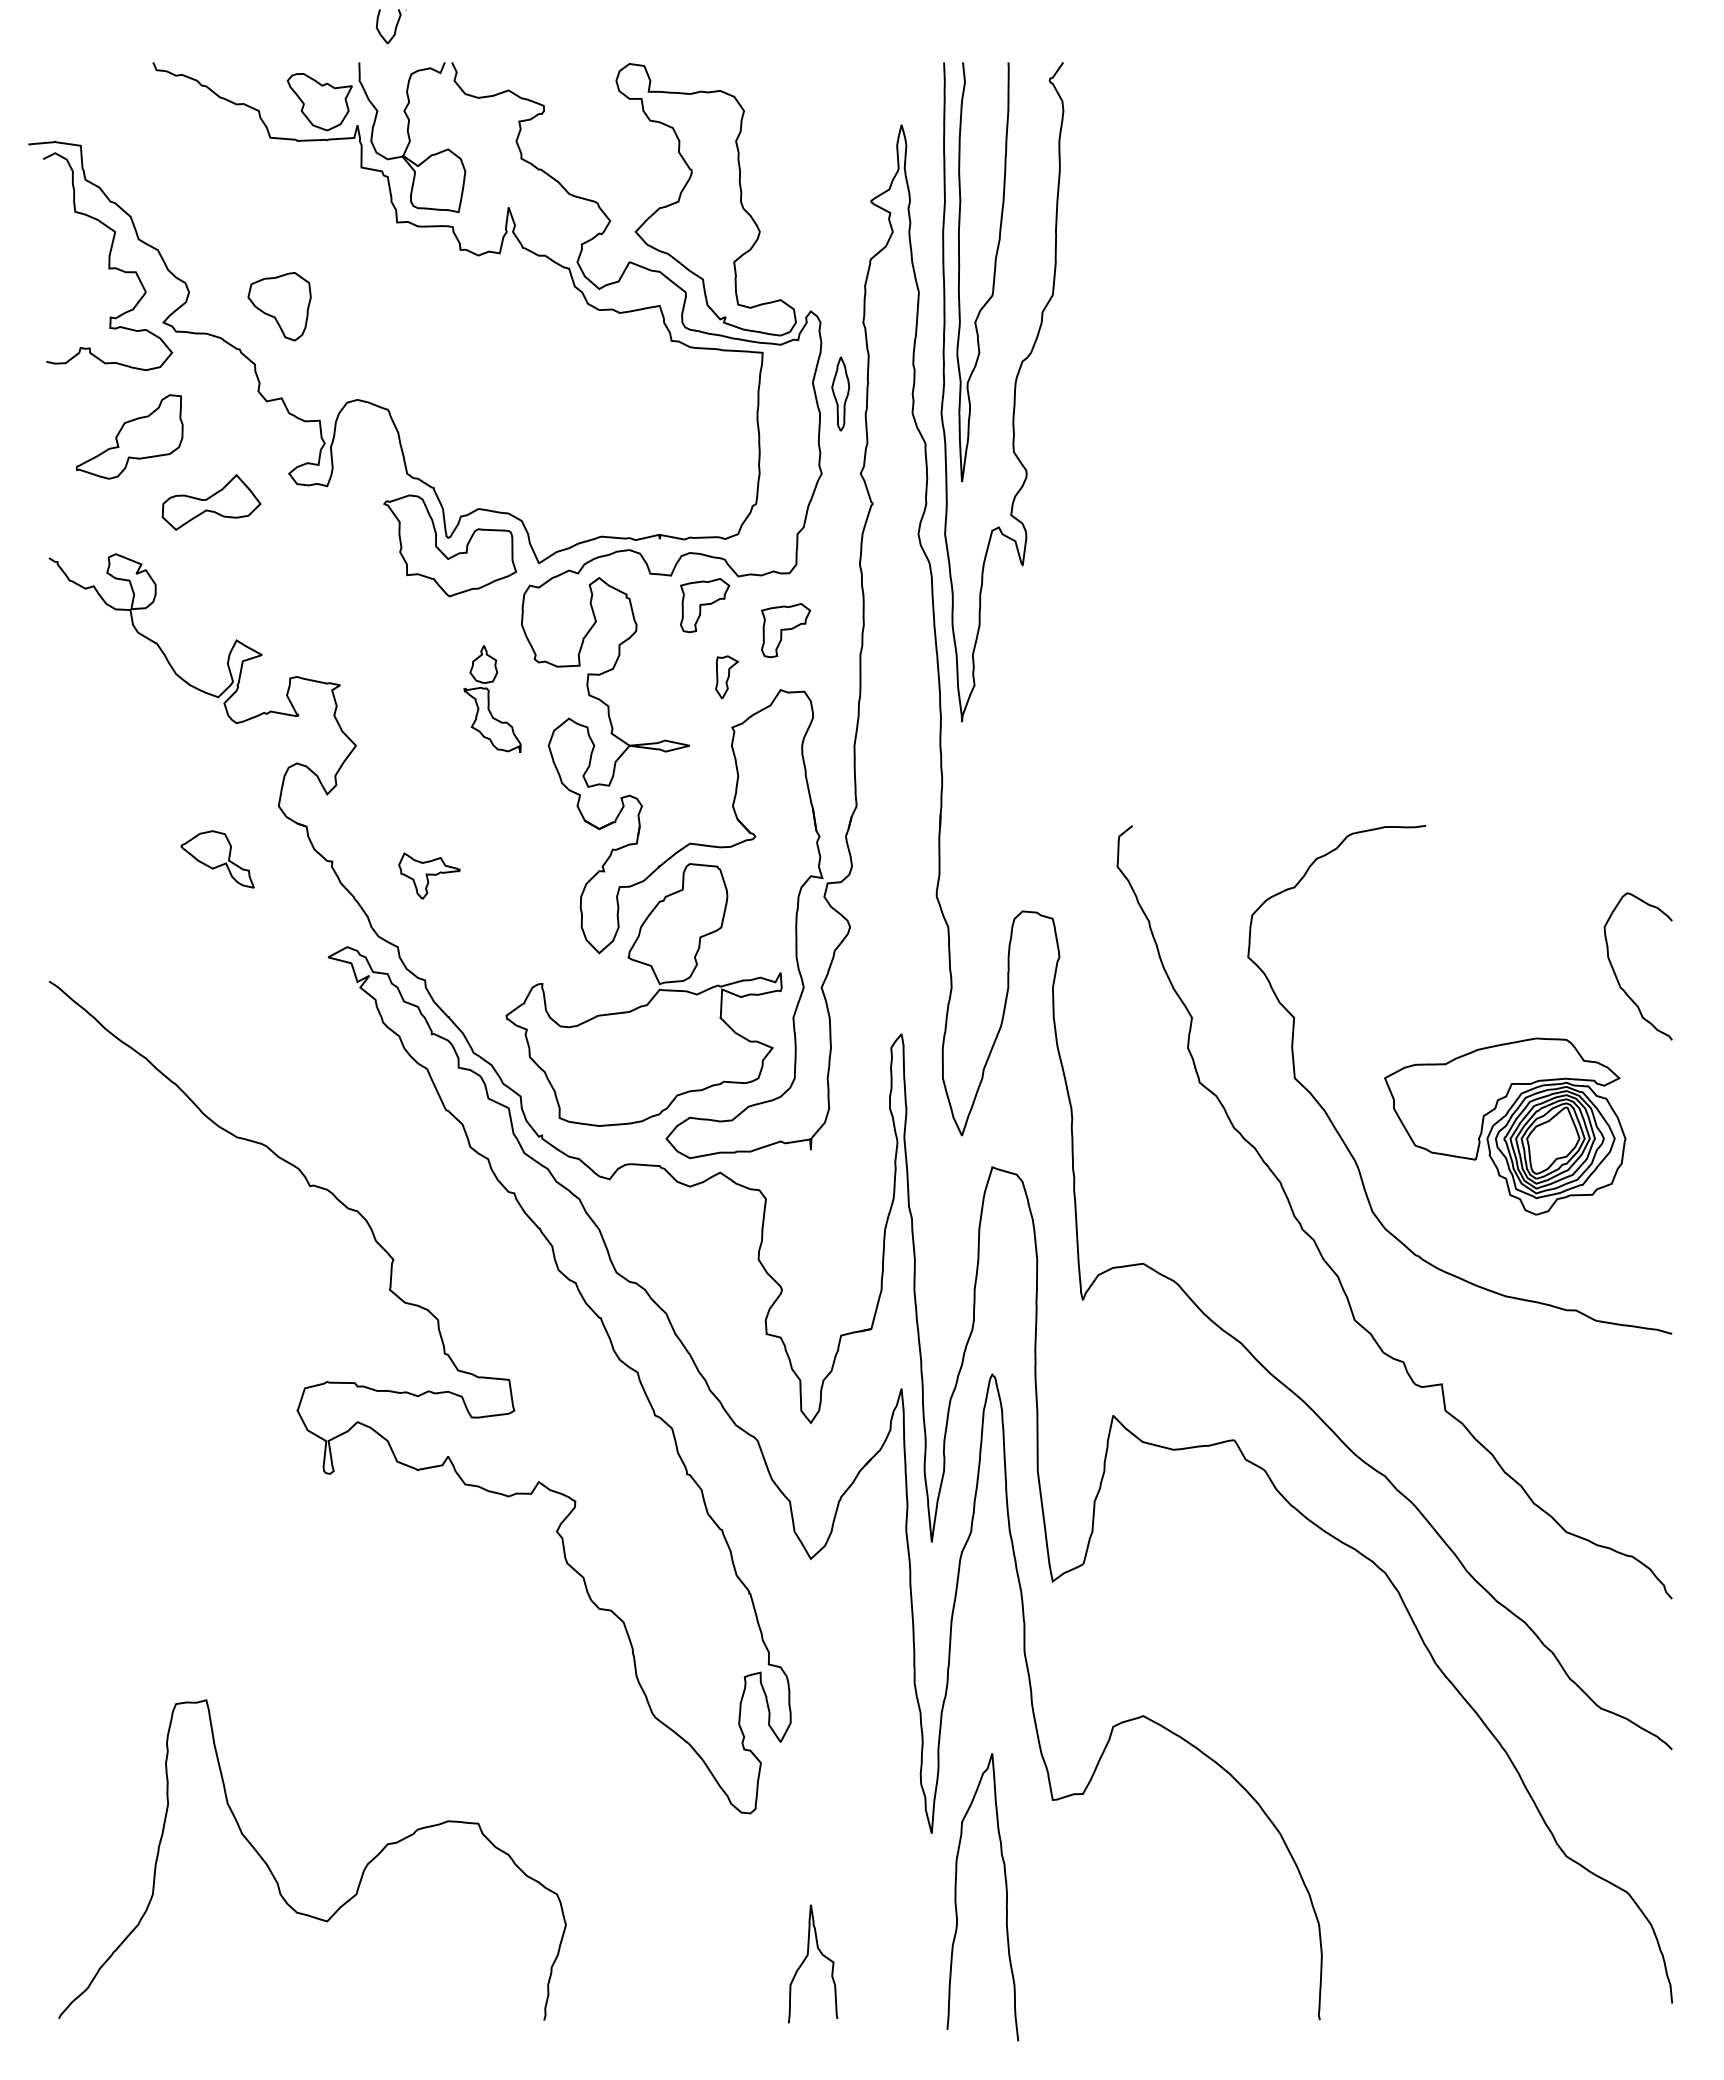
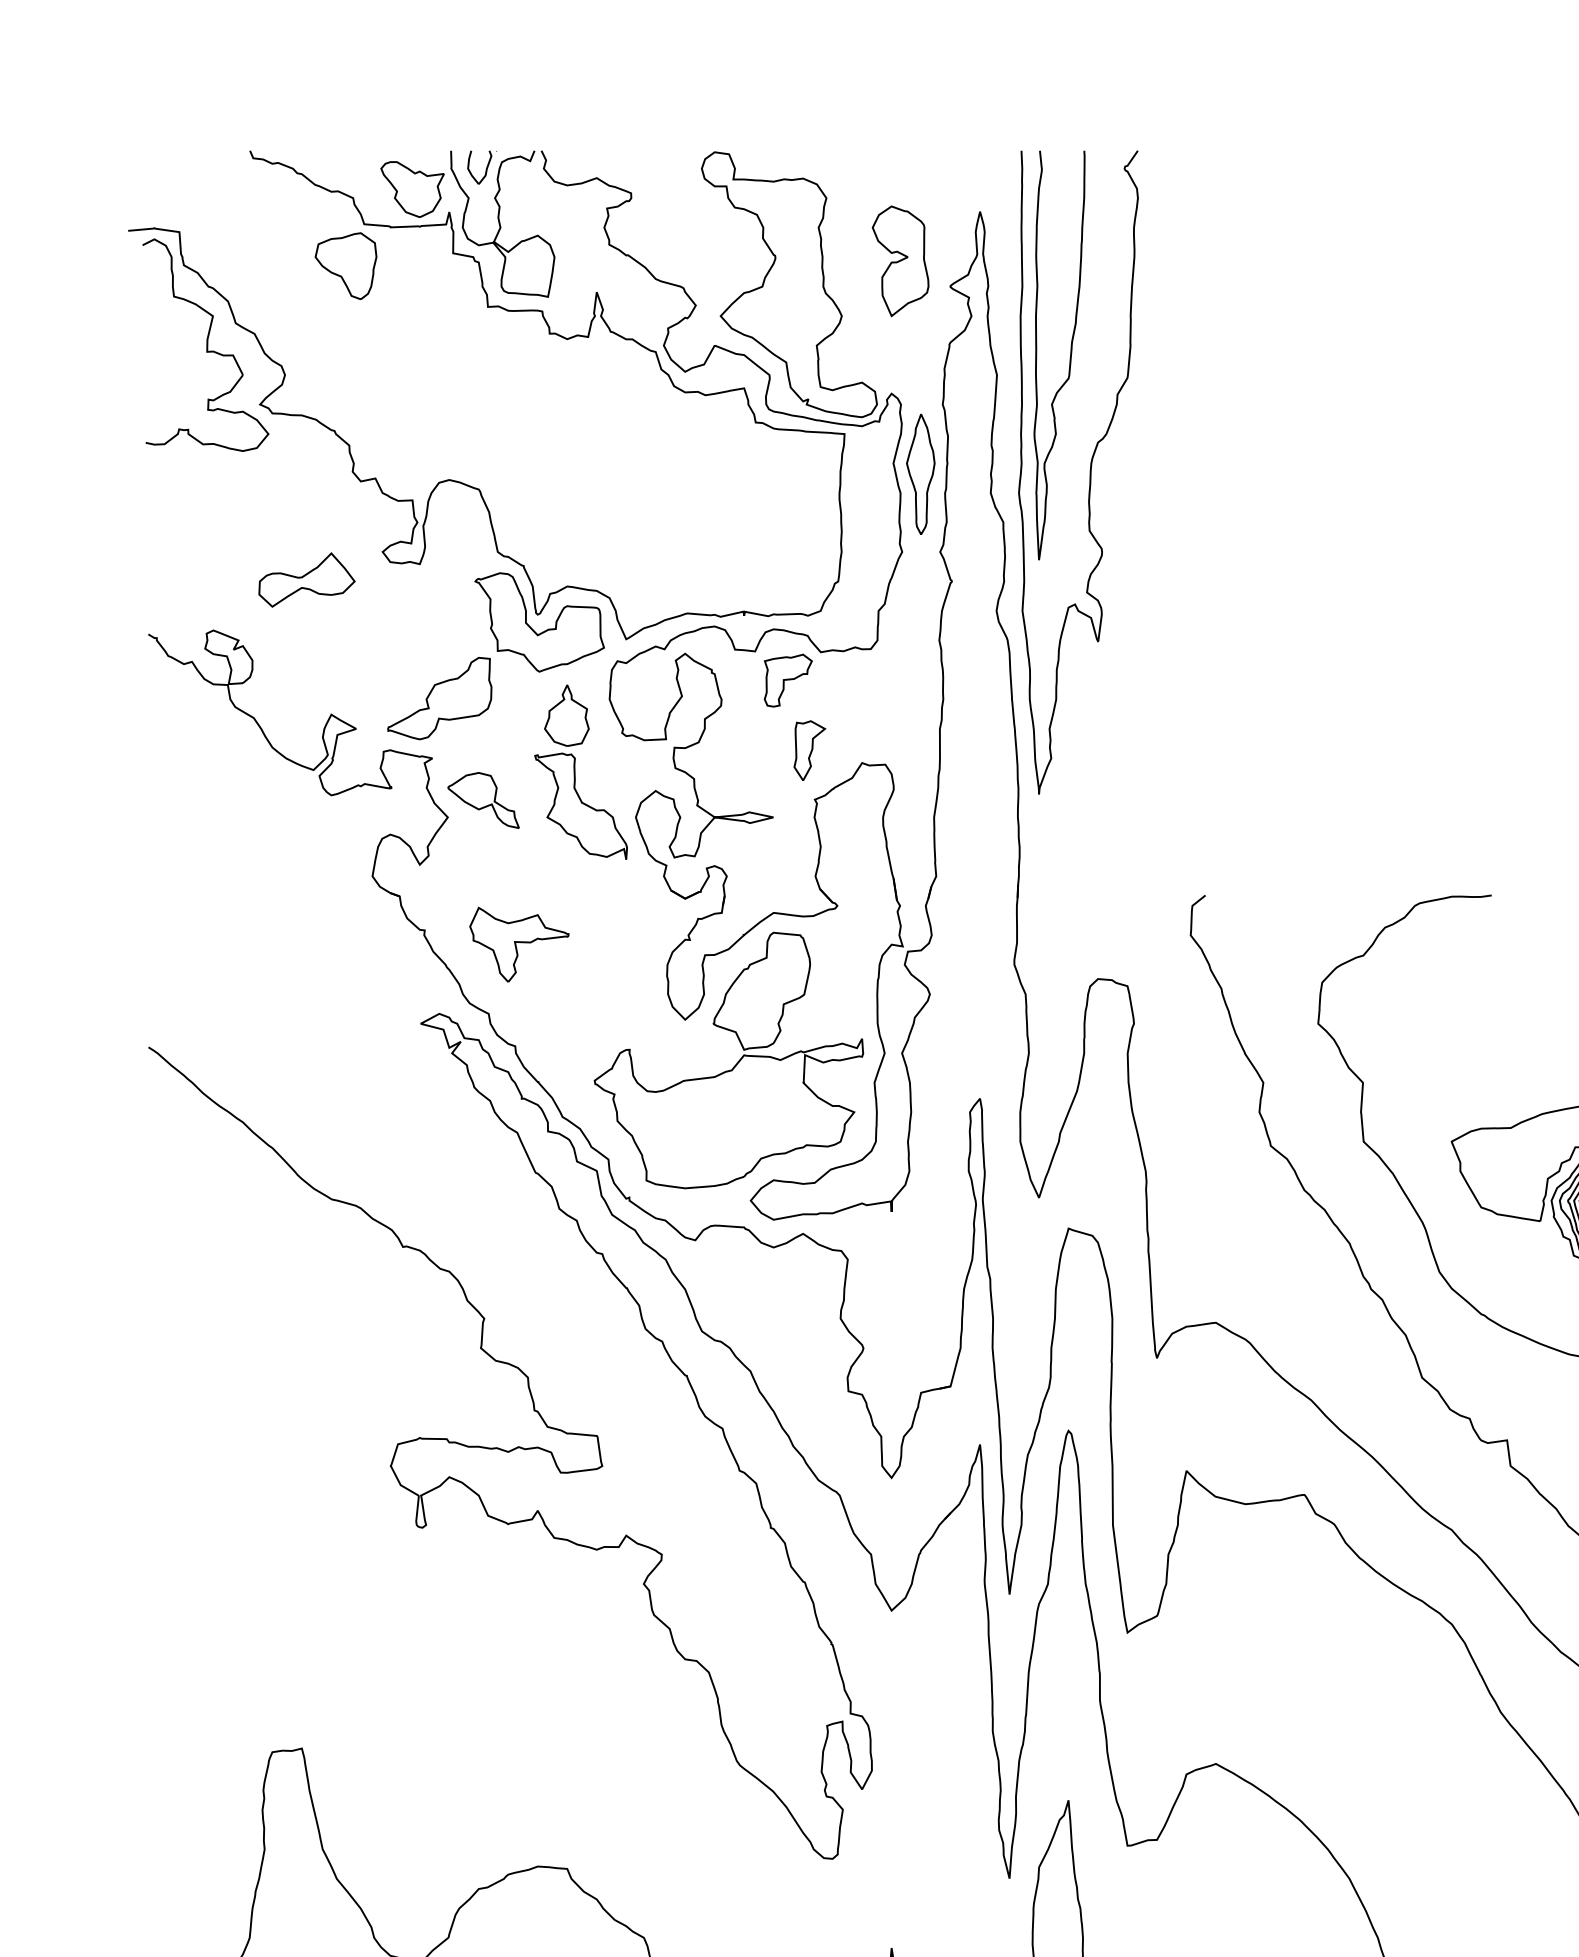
part: (390, 26) -> (481, 167), moved
part: (819, 175) -> (900, 261), added
part: (279, 306) -> (345, 265), moved
part: (840, 393) -> (920, 473), size x1.67
part: (129, 436) -> (439, 698), moved
part: (786, 630) -> (867, 704), removed
part: (726, 677) -> (809, 750), size x1.43
part: (492, 698) -> (581, 771), size x1.67
part: (217, 859) -> (483, 800), moved
part: (429, 875) -> (519, 943), size x1.67

